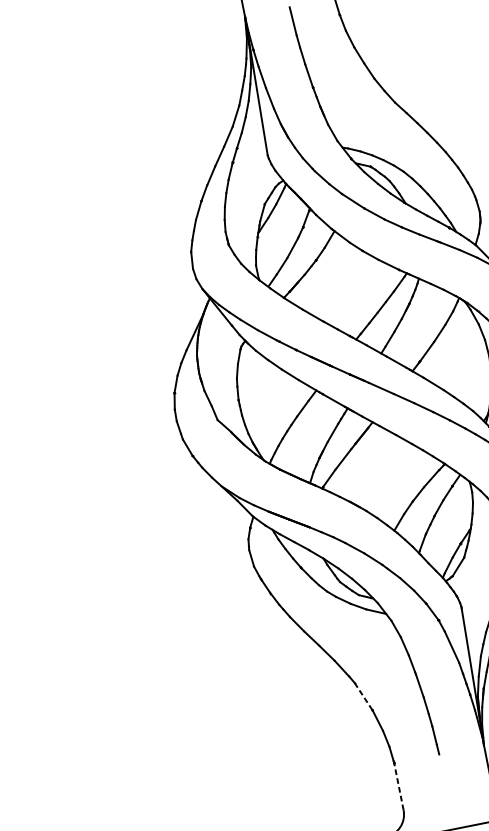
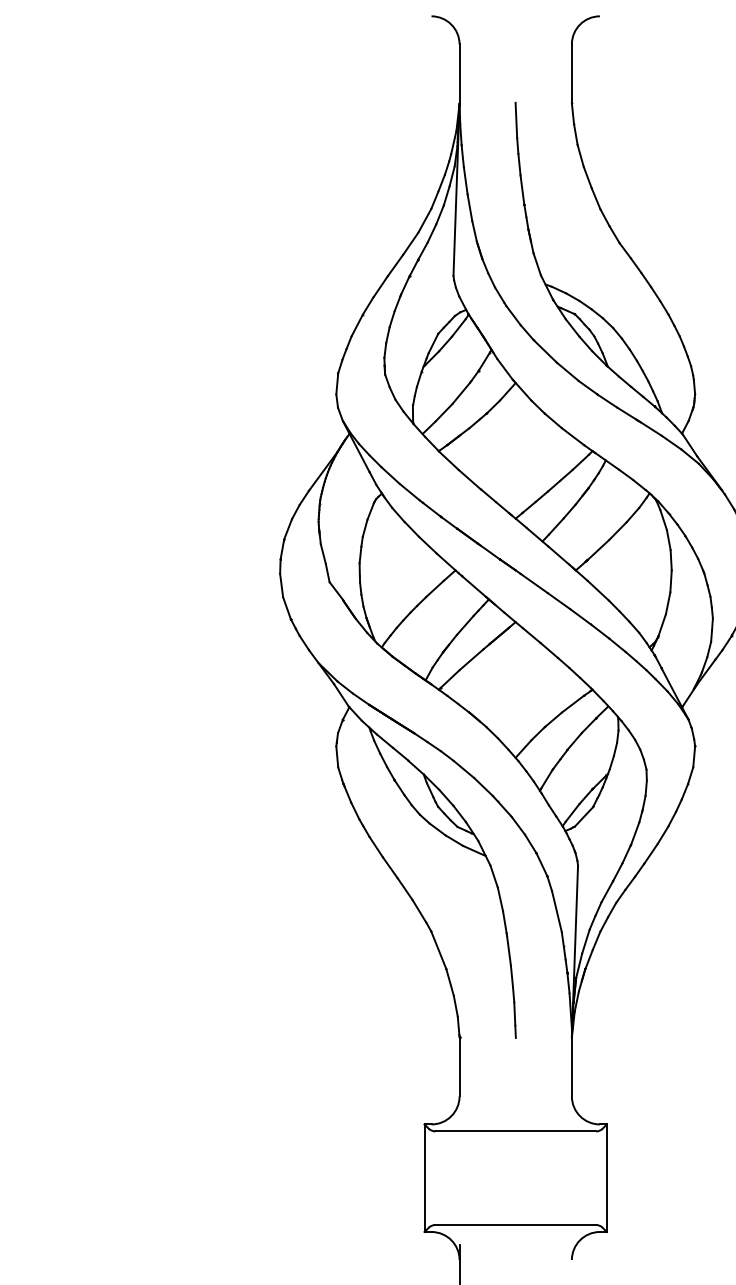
line: (364, 696) -> (439, 950), dashed -> solid
line: (398, 786) -> (459, 1066), dashed -> solid

